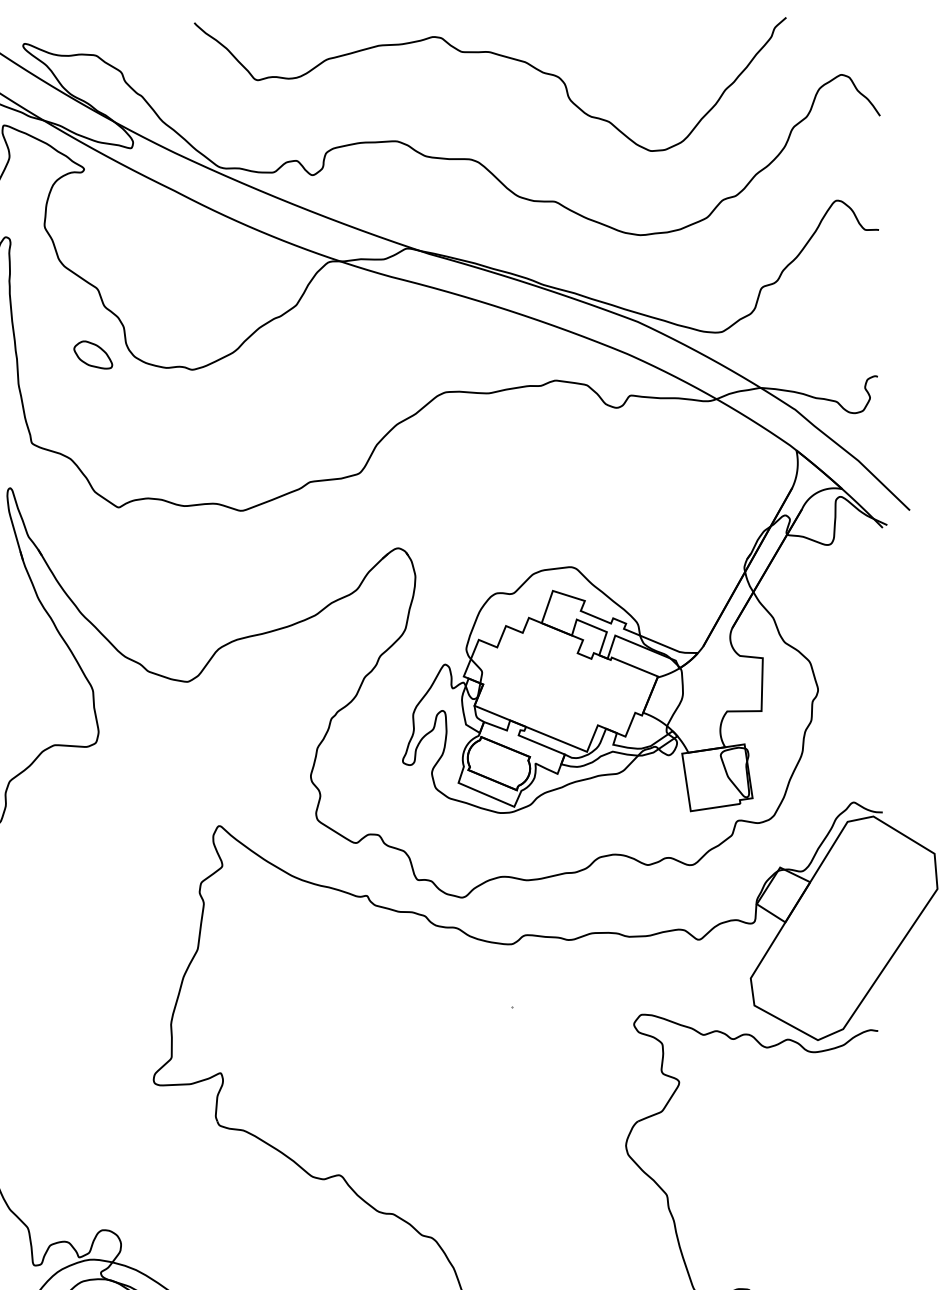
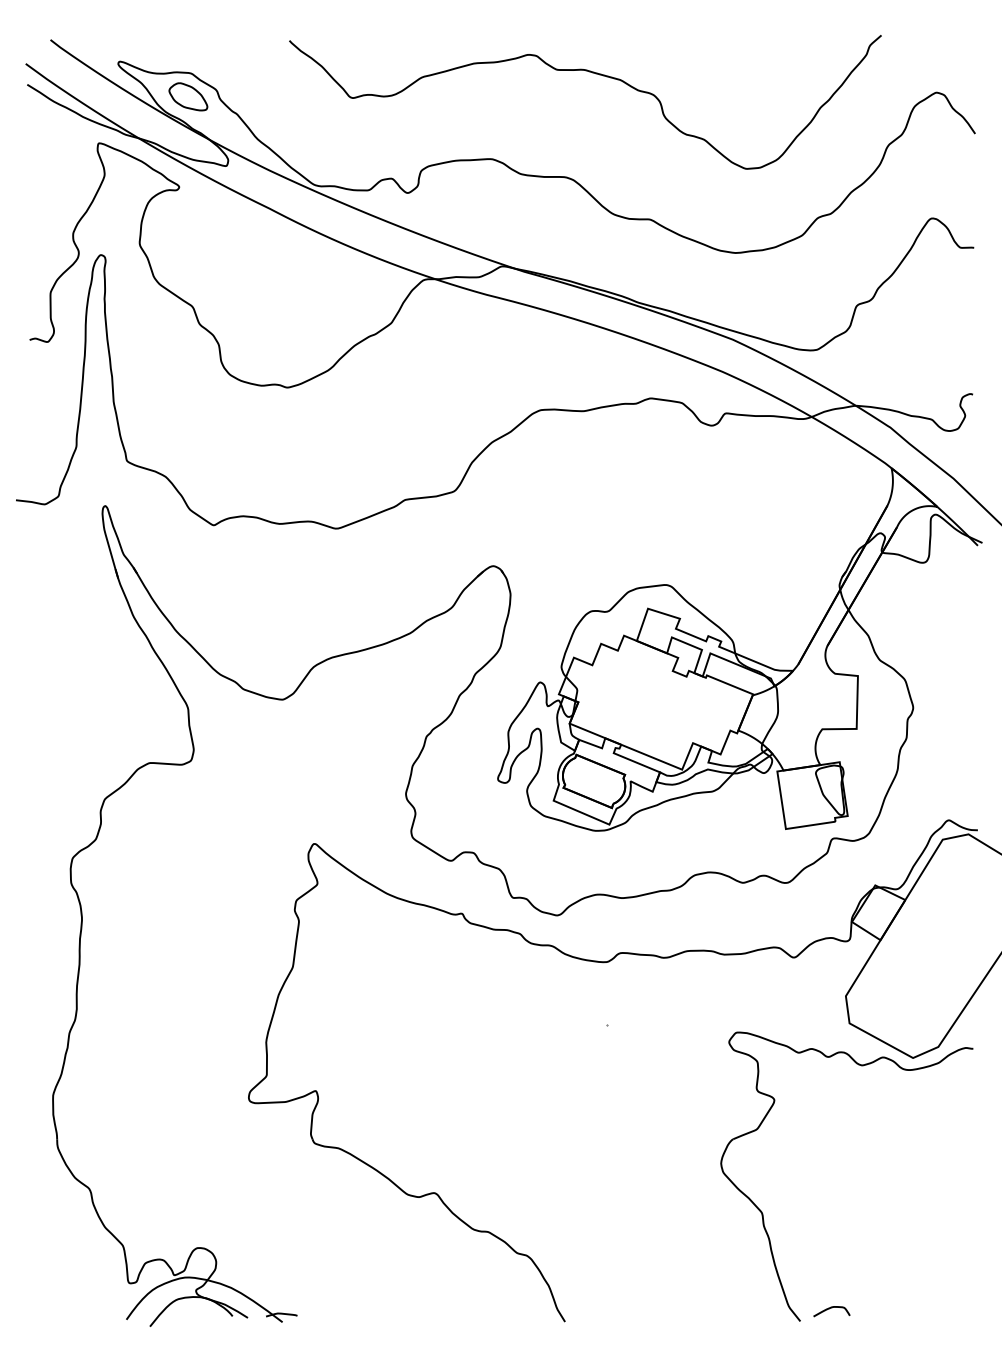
part: (93, 354) -> (188, 96), moved

